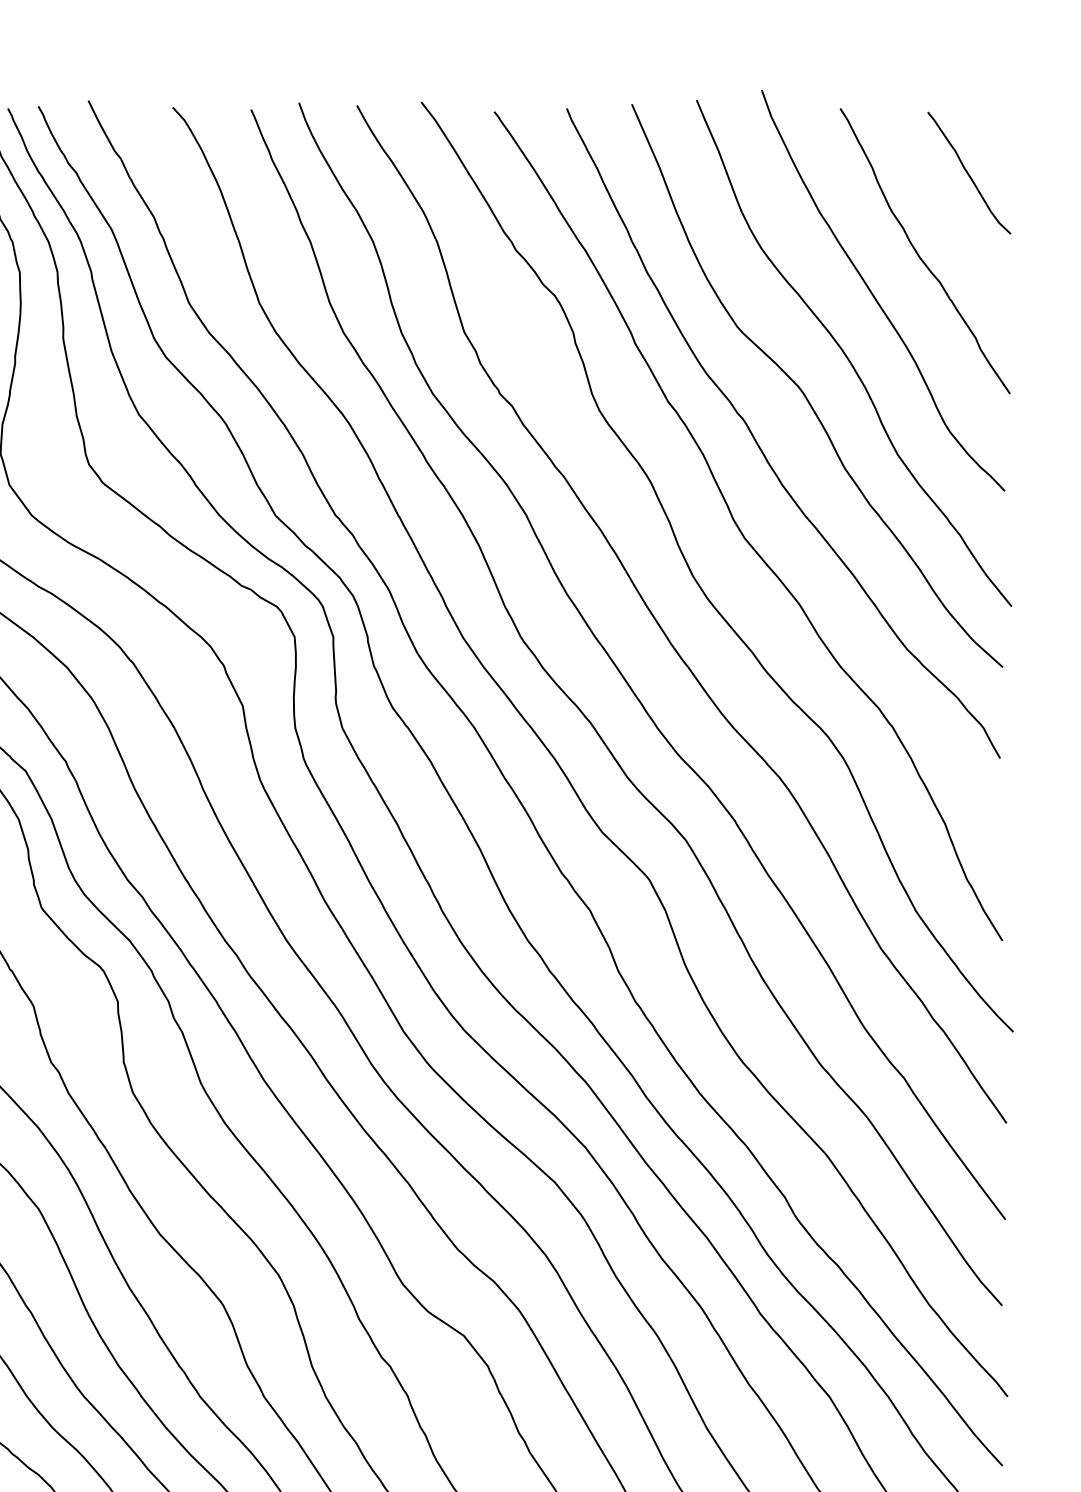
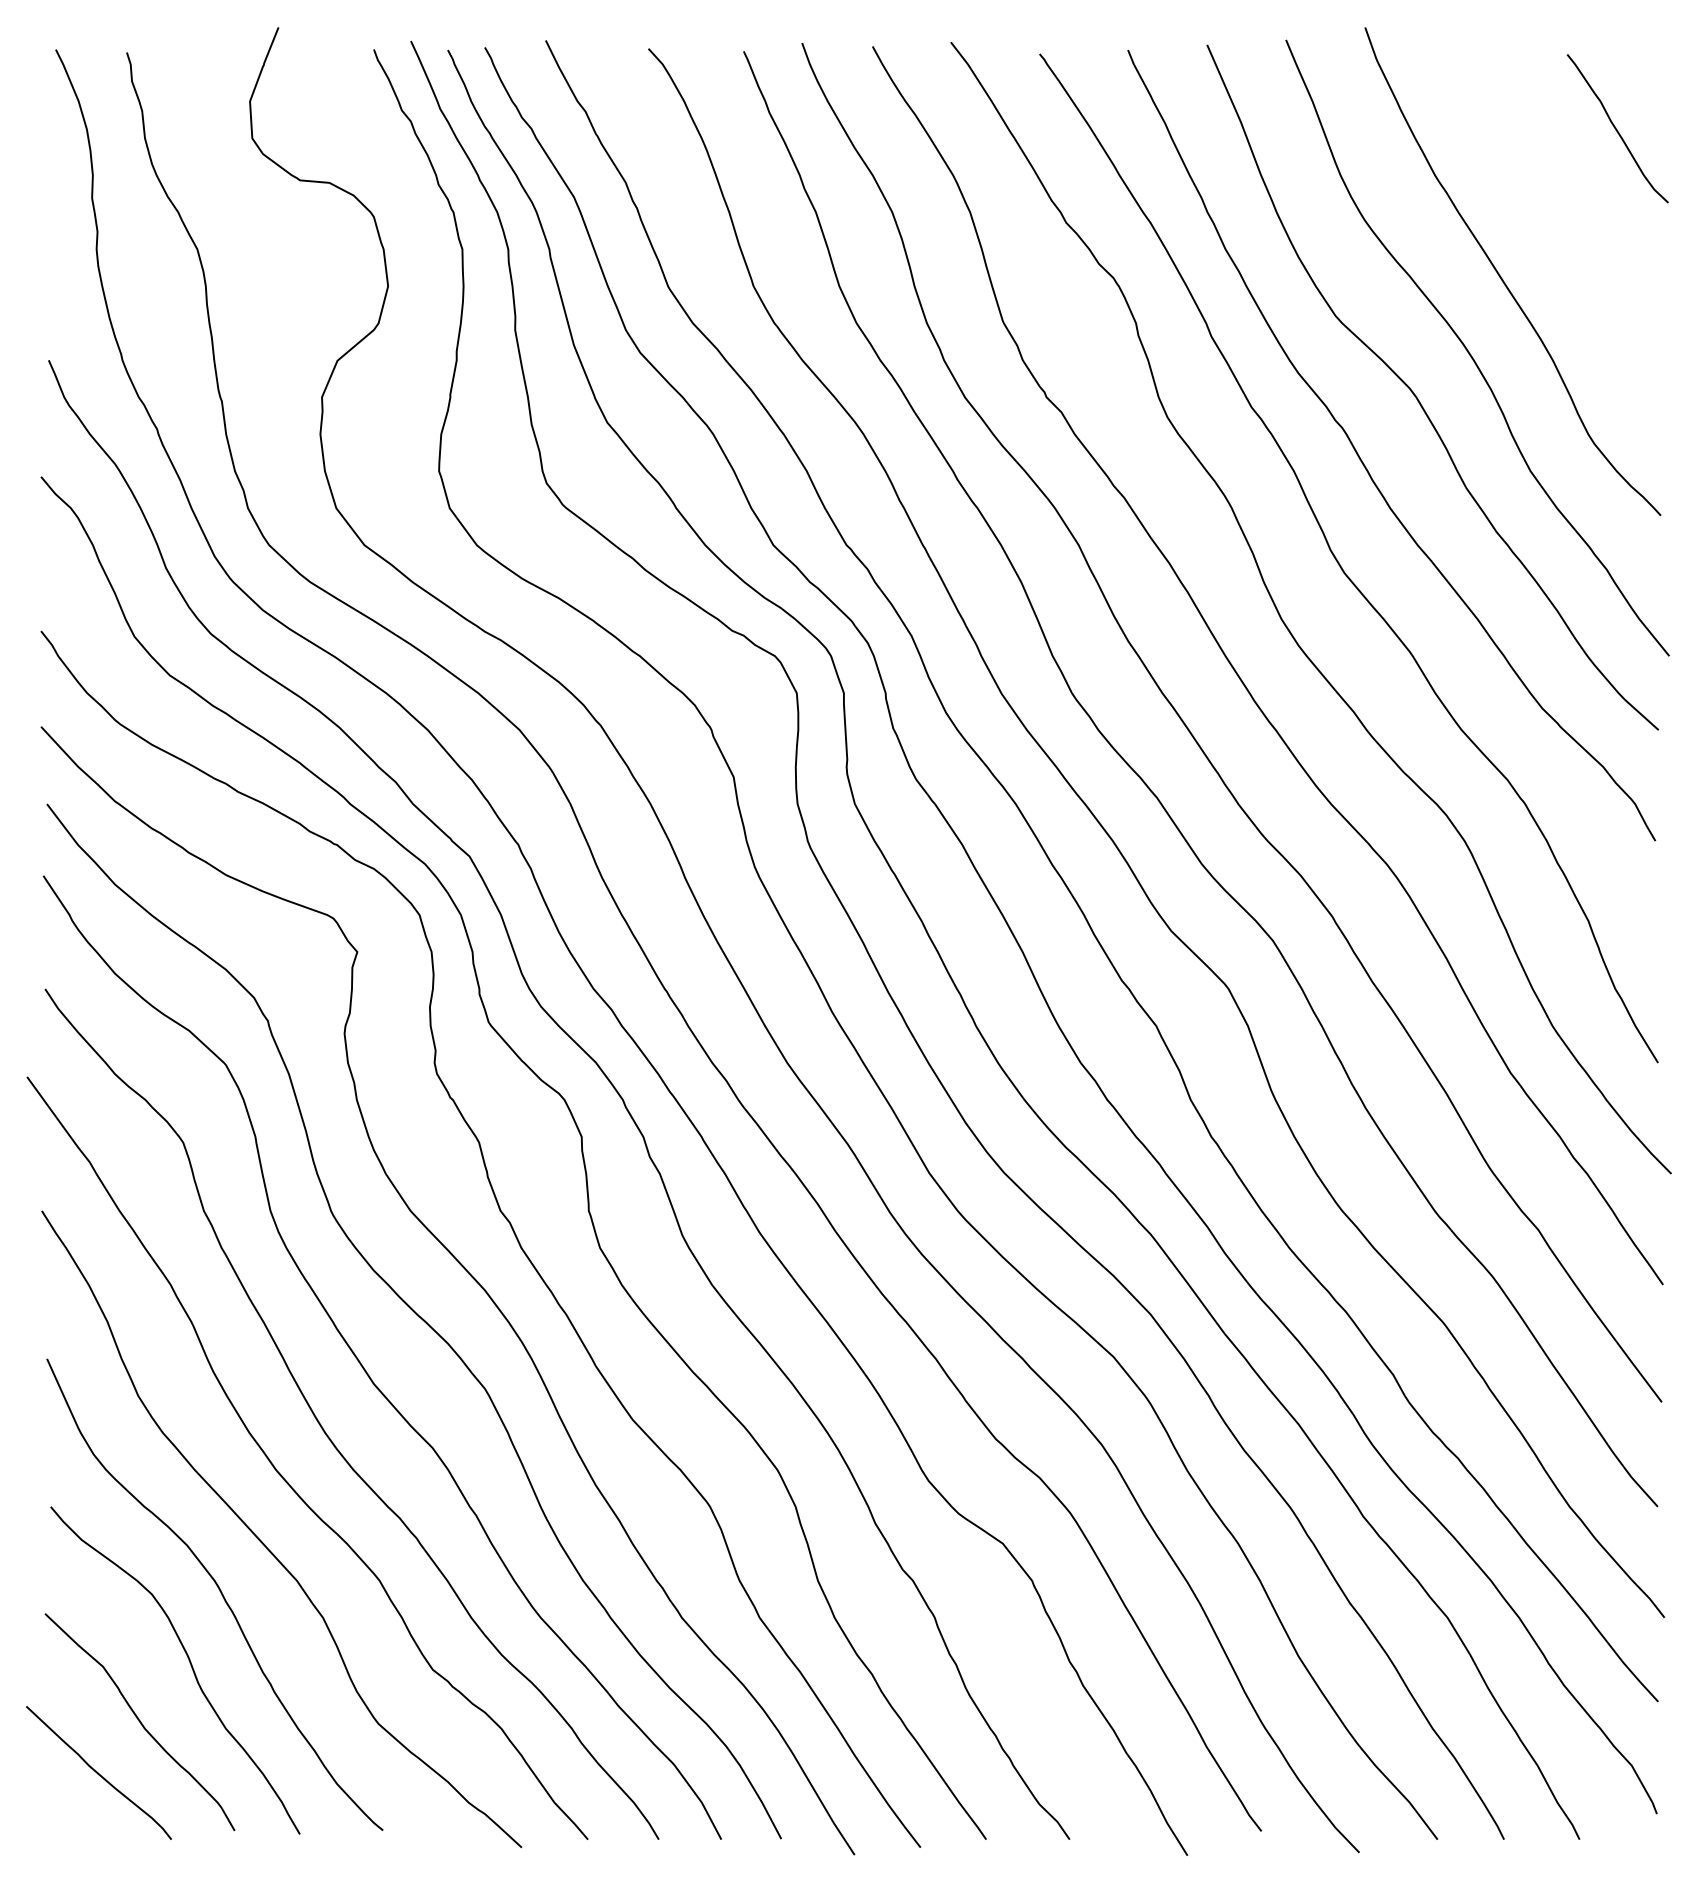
curve: (918, 254) -> (1556, 227), removed

